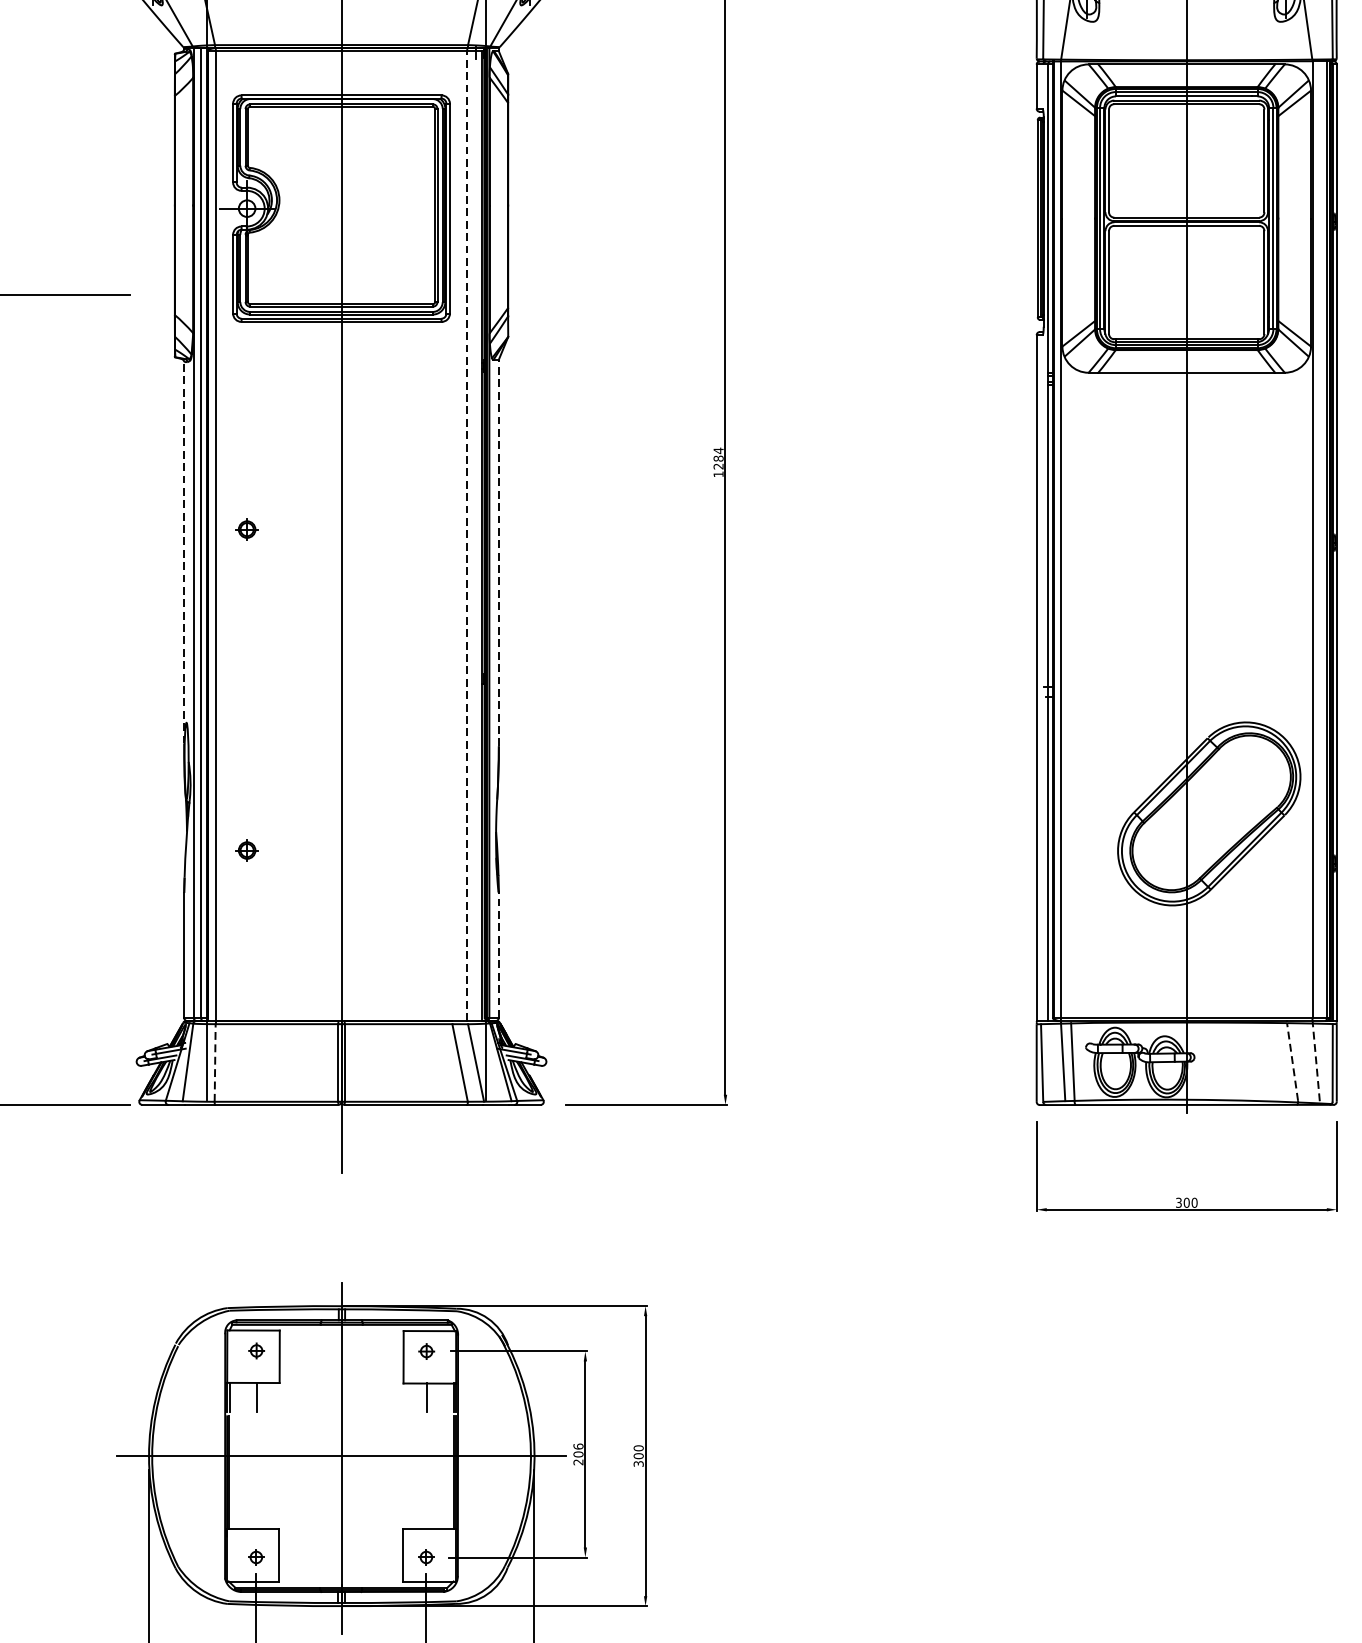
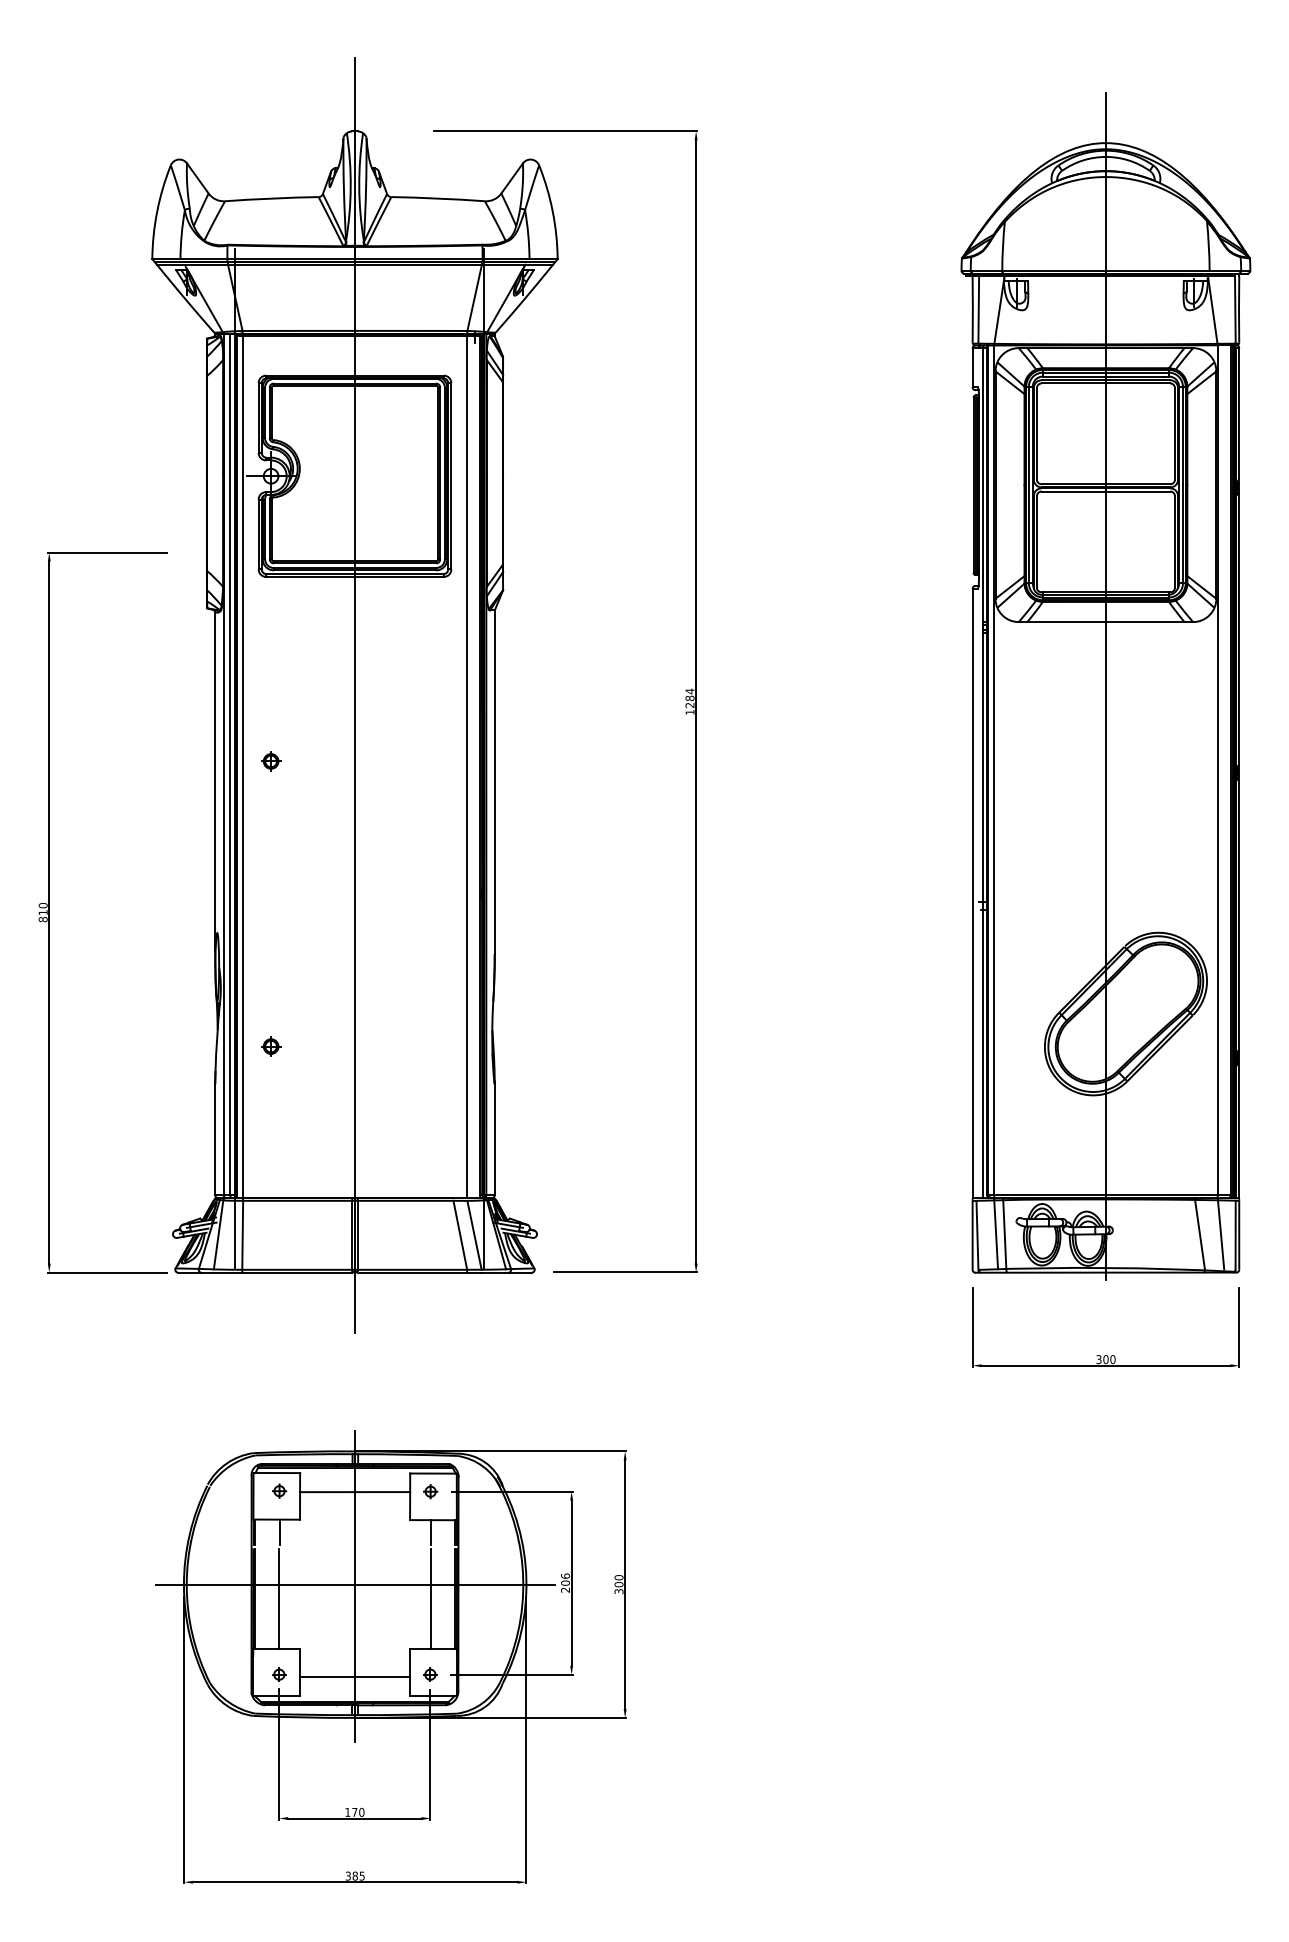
line: (467, 536) -> (466, 767), dashed -> solid
line: (184, 552) -> (215, 781), dashed -> solid
line: (498, 553) -> (494, 782), dashed -> solid
line: (498, 953) -> (494, 1138), dashed -> solid
line: (214, 1062) -> (242, 1234), dashed -> solid
line: (1292, 1062) -> (1199, 1234), dashed -> solid
line: (1316, 1062) -> (1221, 1234), dashed -> solid
line: (342, 1352) -> (355, 1492), added
line: (256, 1472) -> (279, 1599), added
line: (426, 1472) -> (430, 1599), added
line: (340, 1560) -> (354, 1677), added

